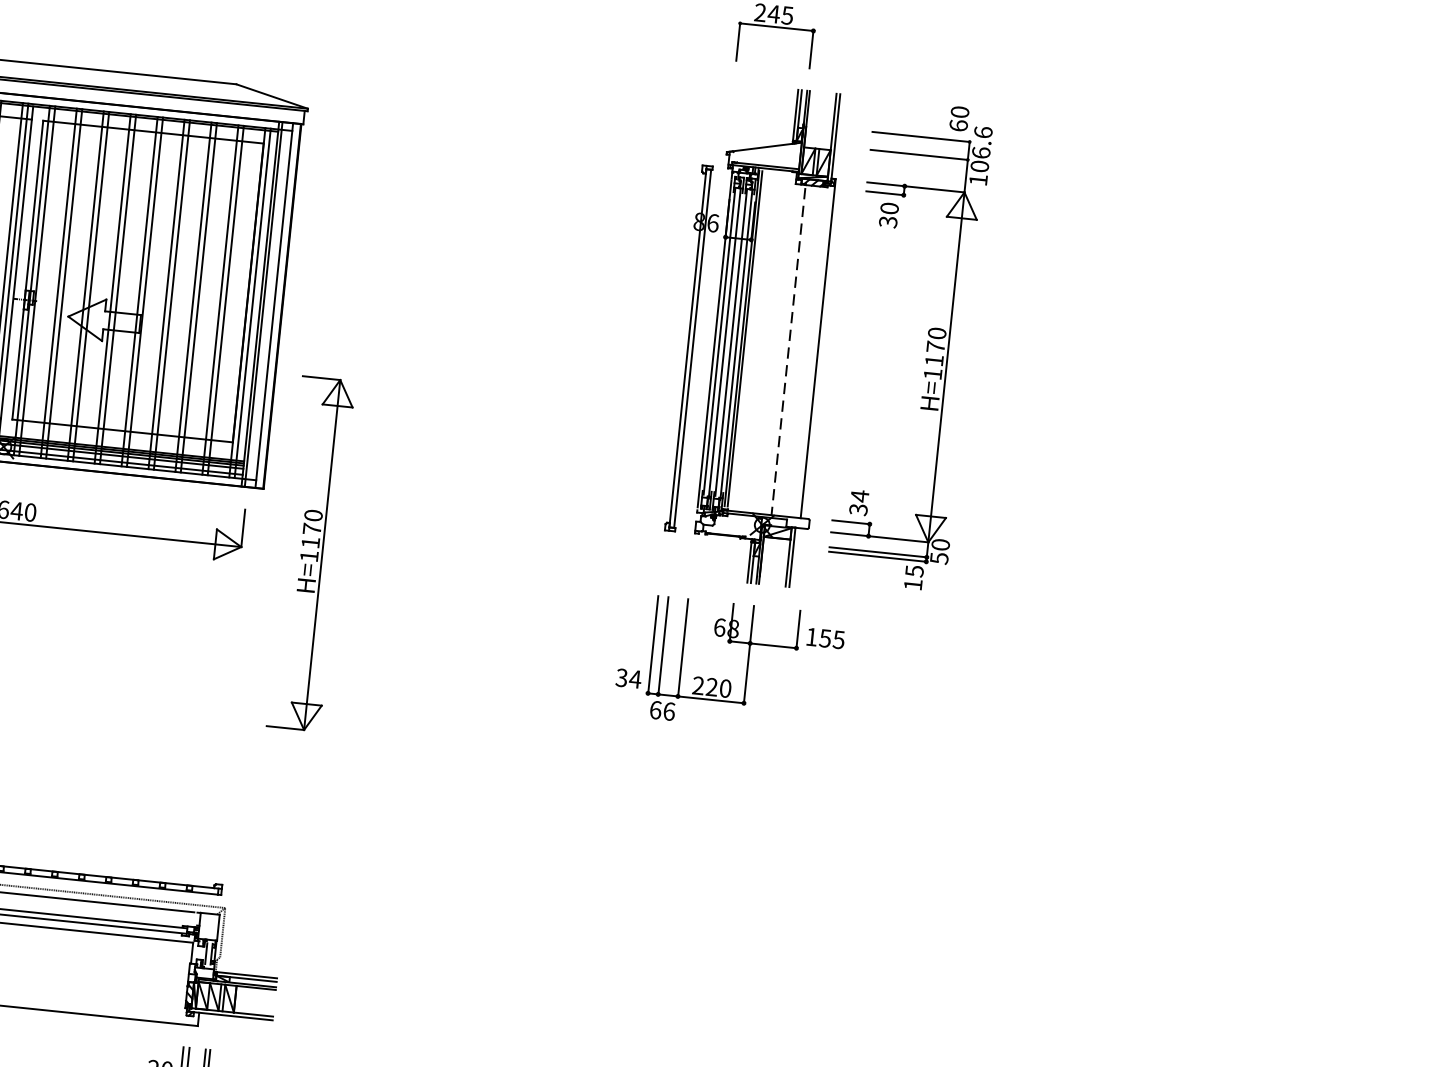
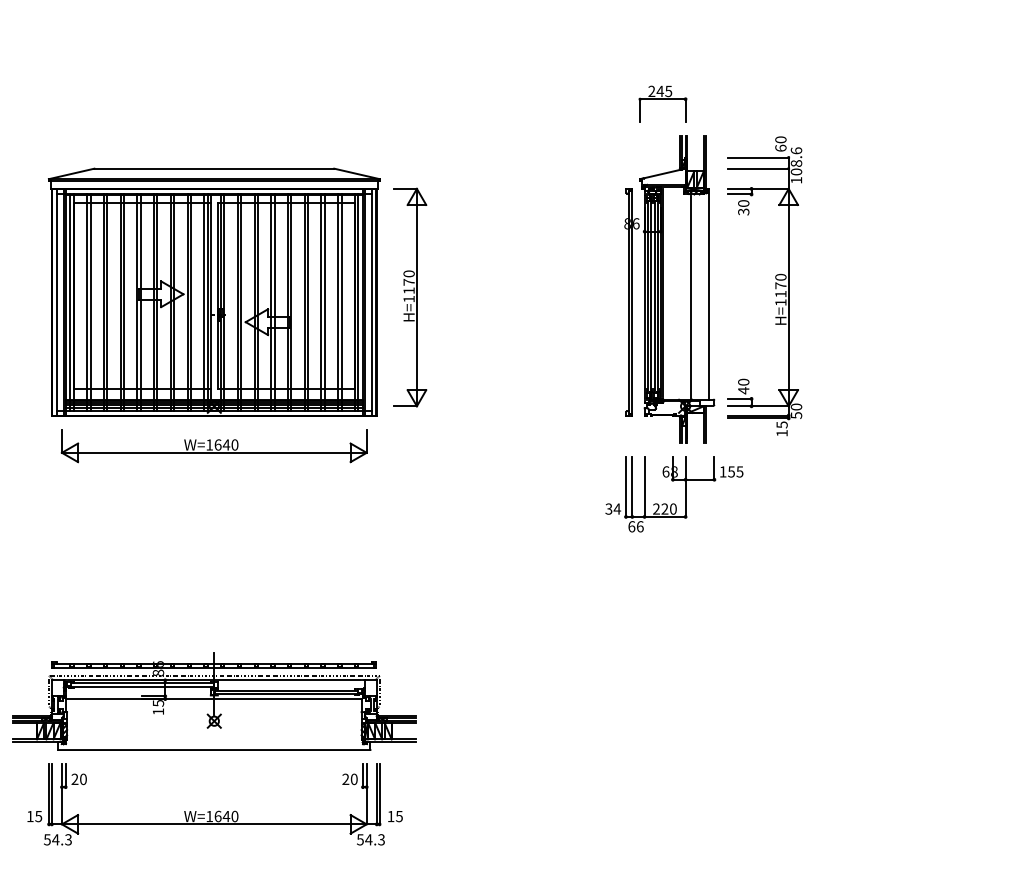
text: (981, 152) -> (796, 163), 106.6 -> 108.6
line: (788, 350) -> (690, 297), dashed -> solid
text: (858, 502) -> (743, 386), 34 -> 40
part: (311, 553) -> (410, 297), moved

